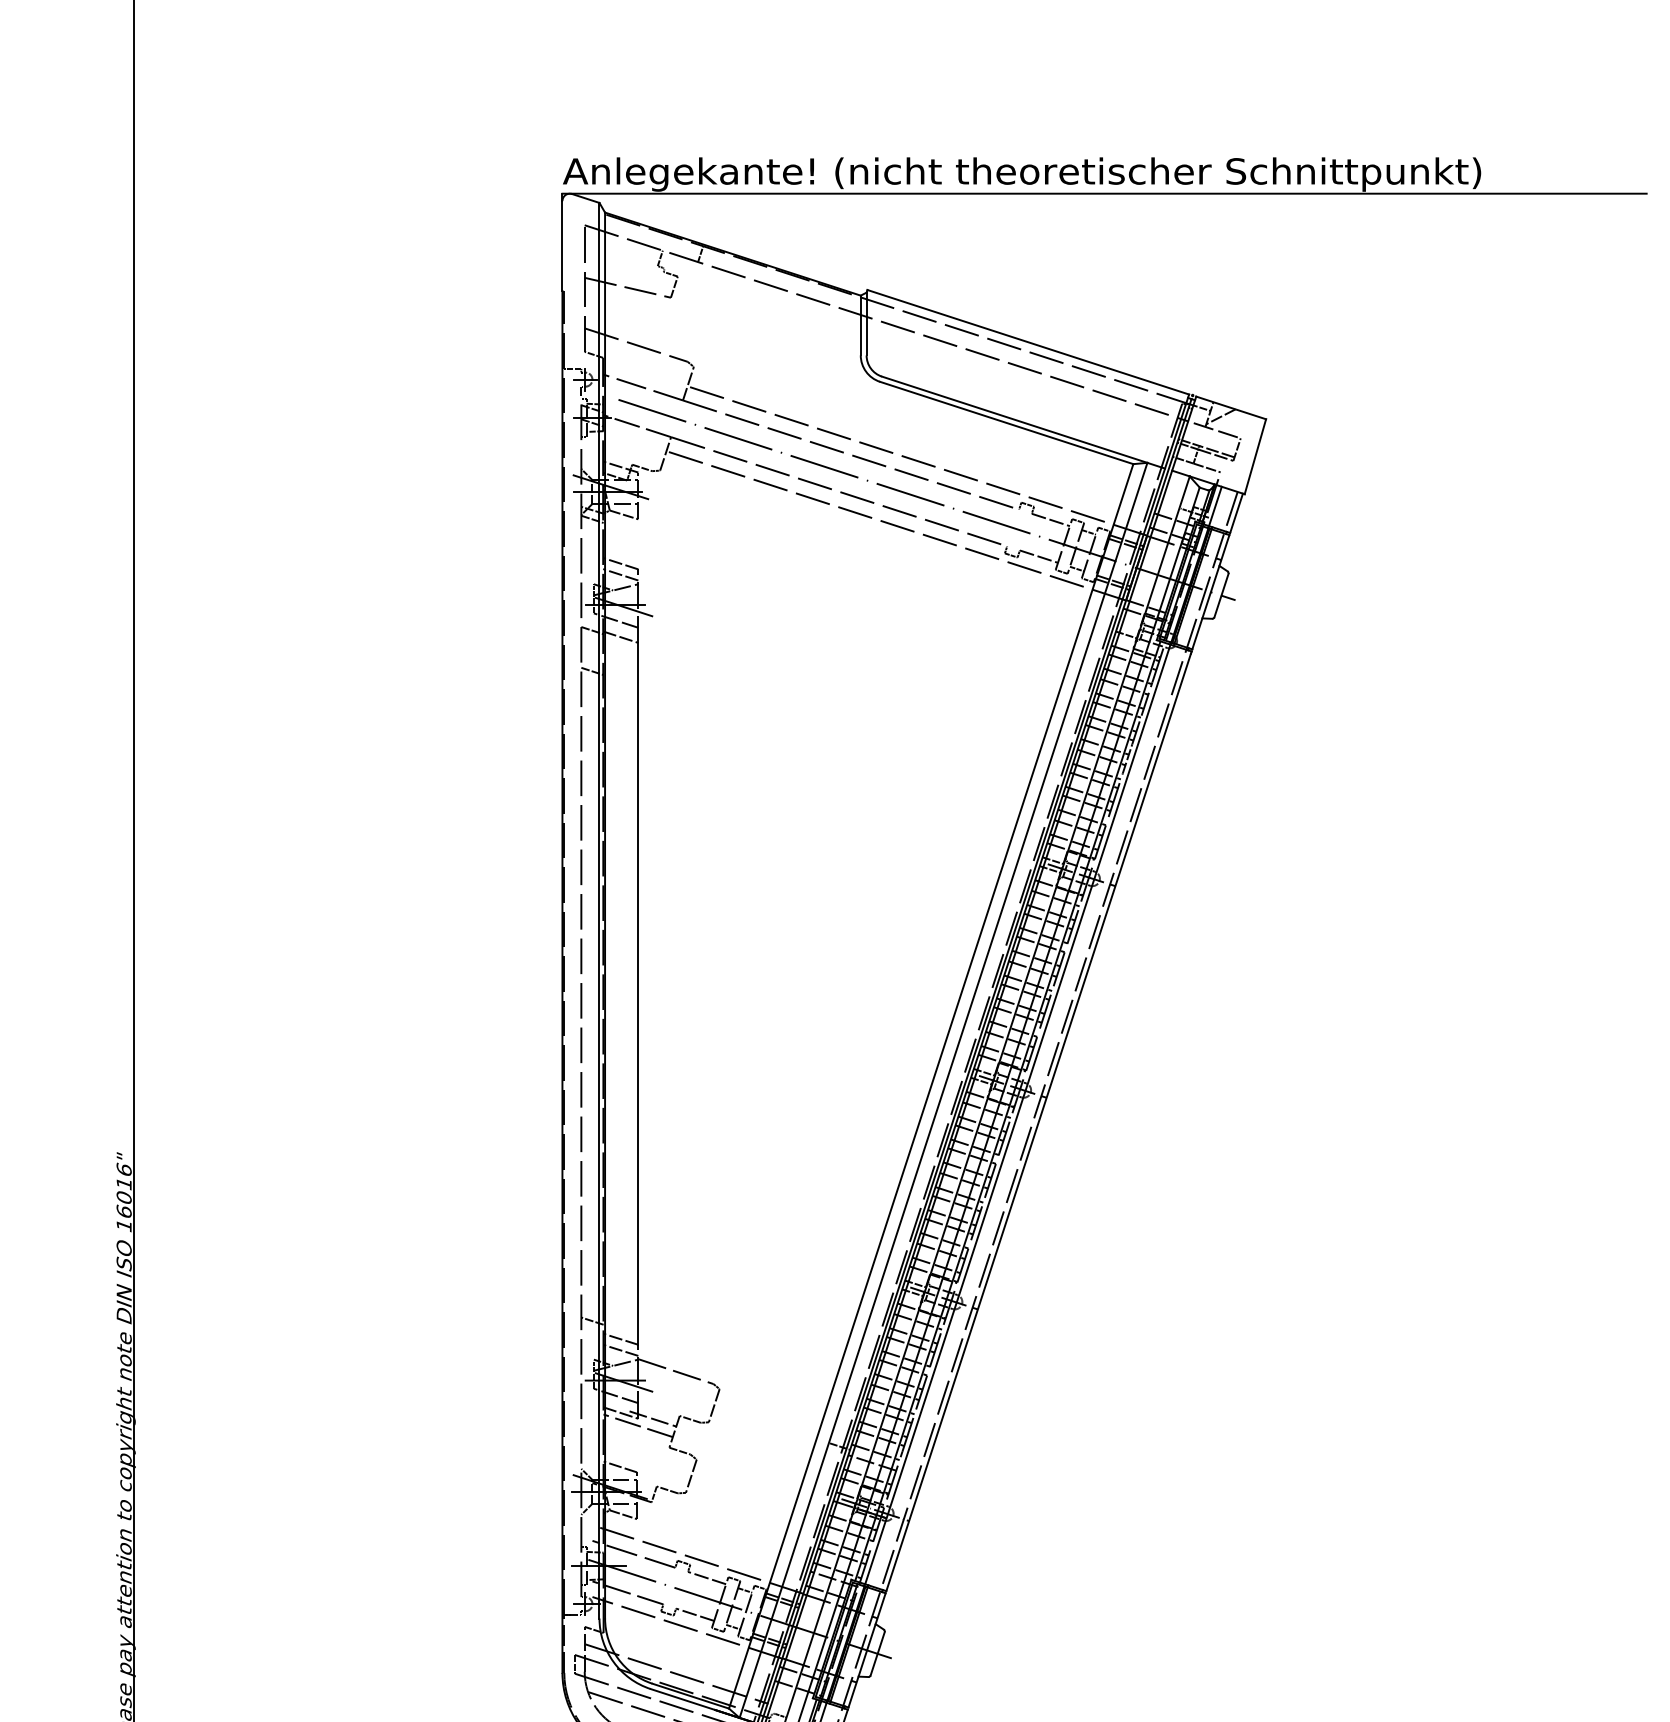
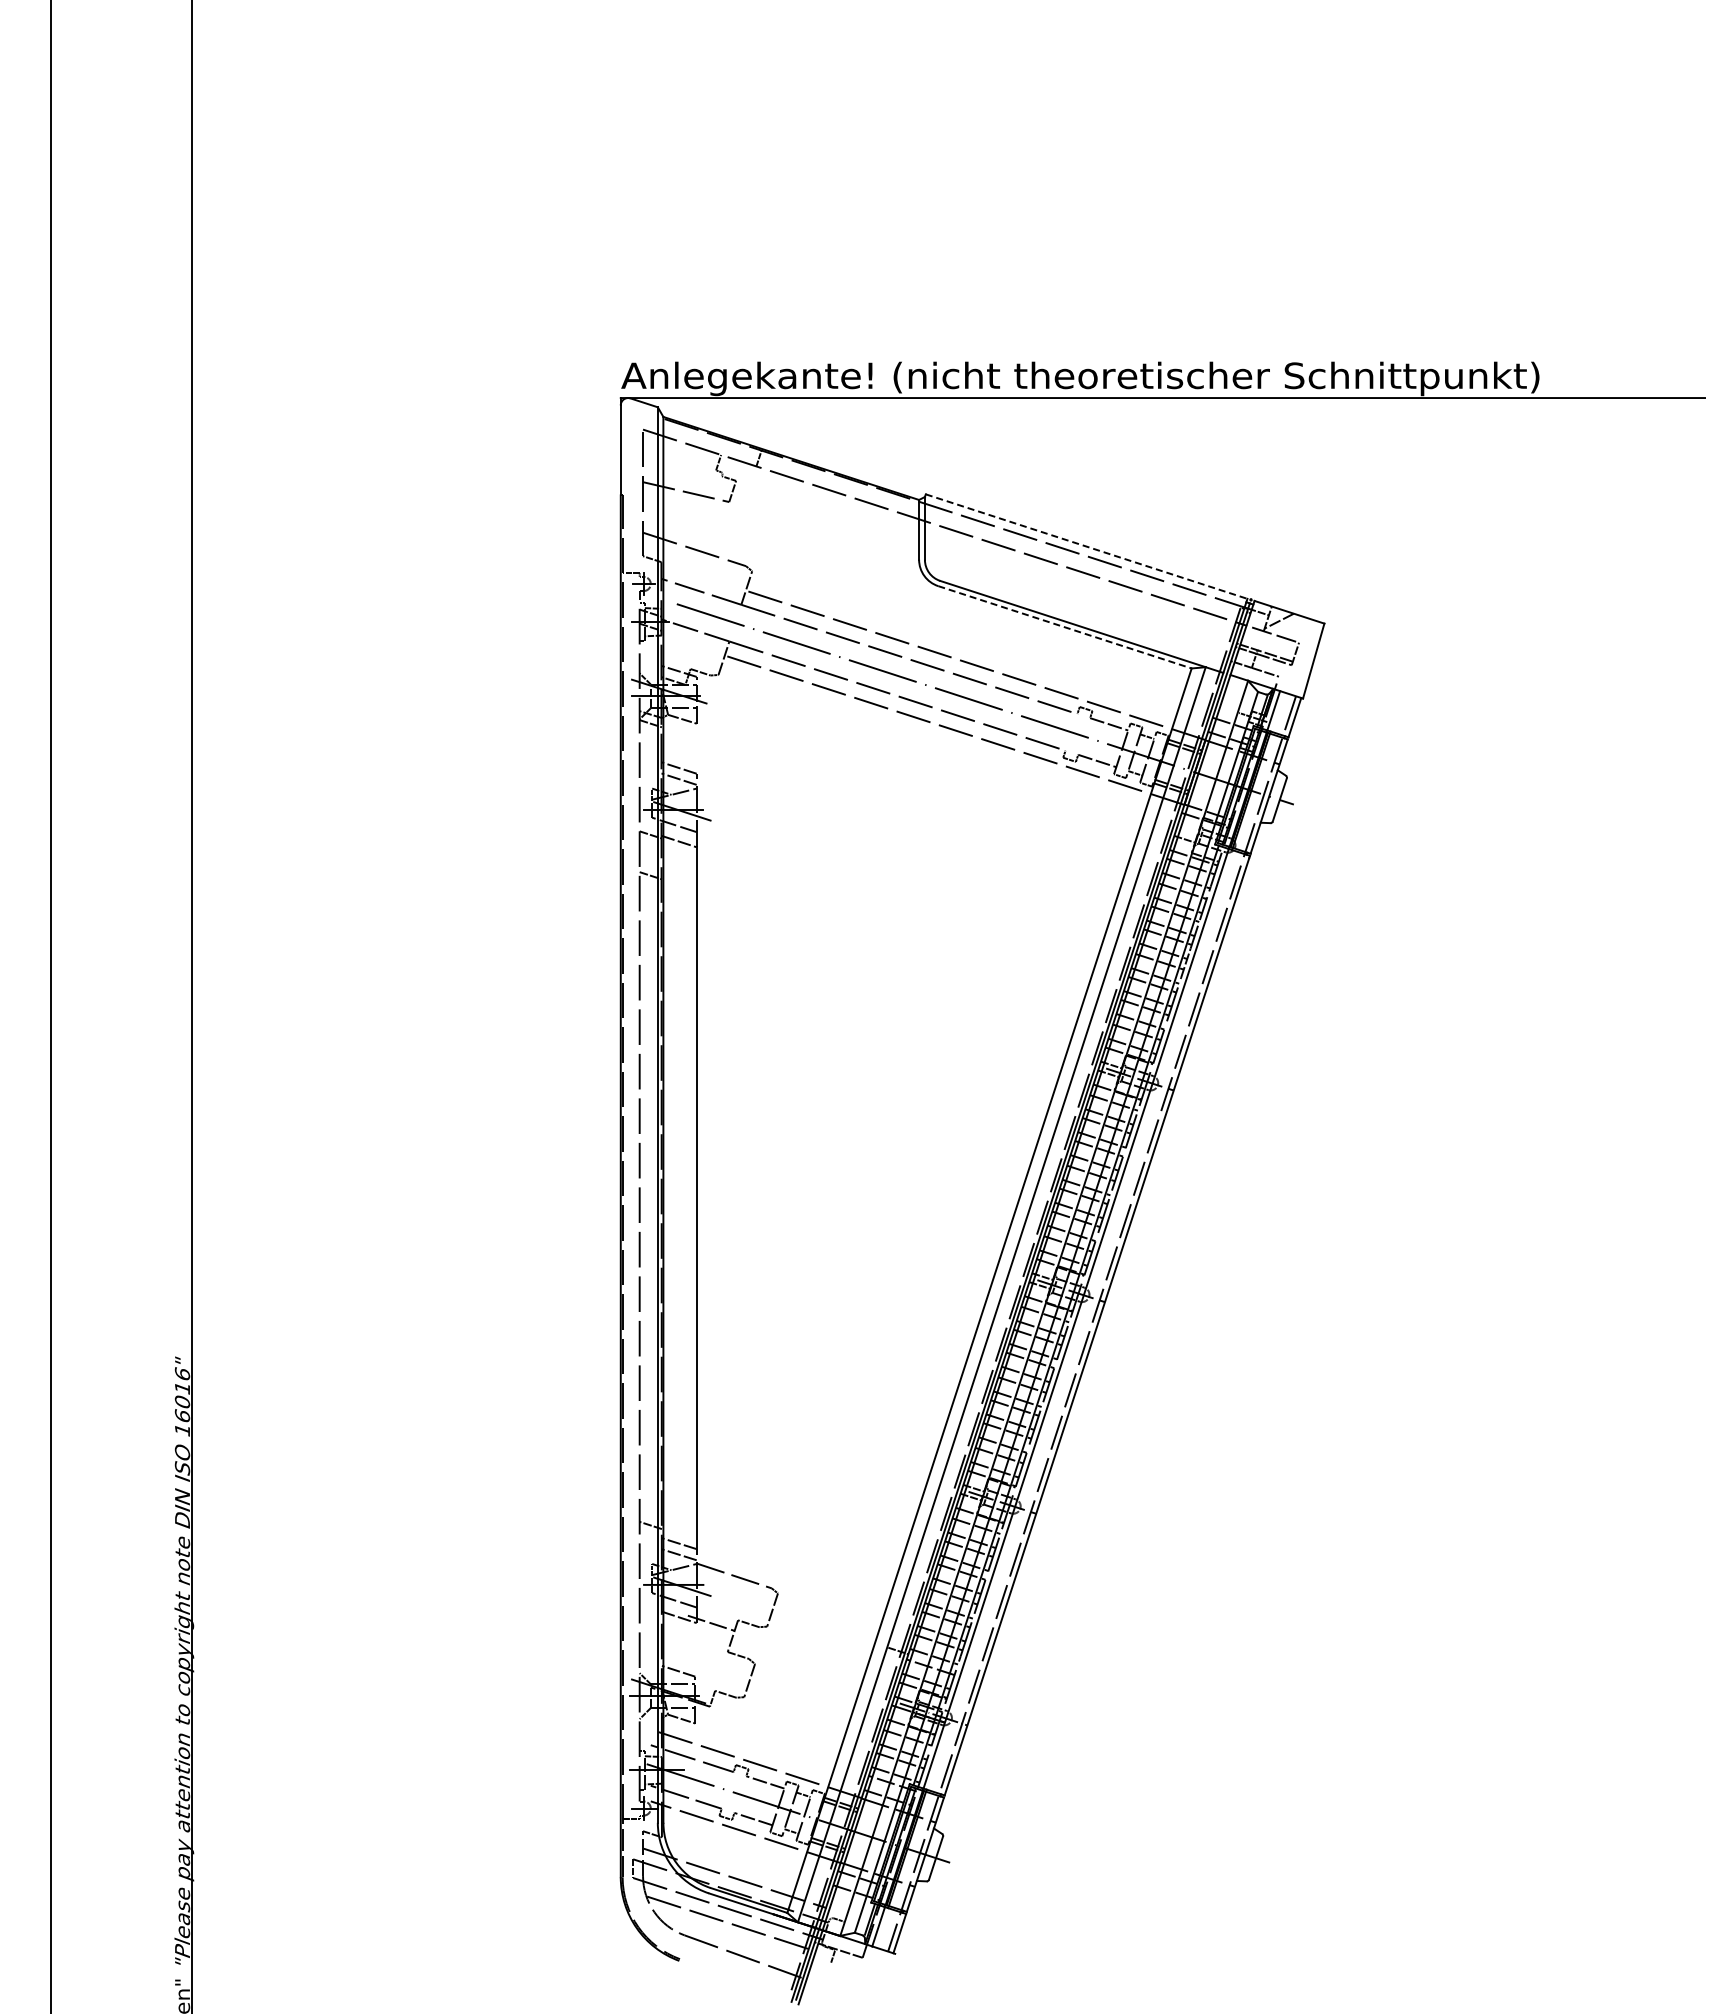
line: (1029, 342) -> (1087, 546), solid -> dashed
line: (1007, 423) -> (1065, 627), solid -> dashed
line: (638, 1425) -> (696, 1629), removed

